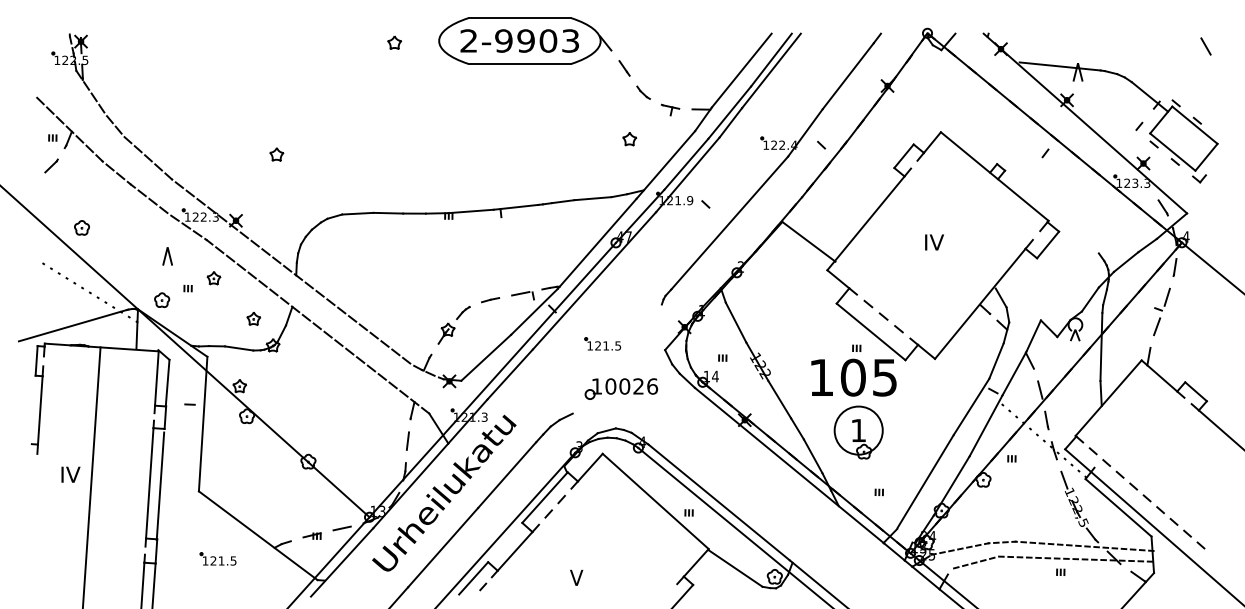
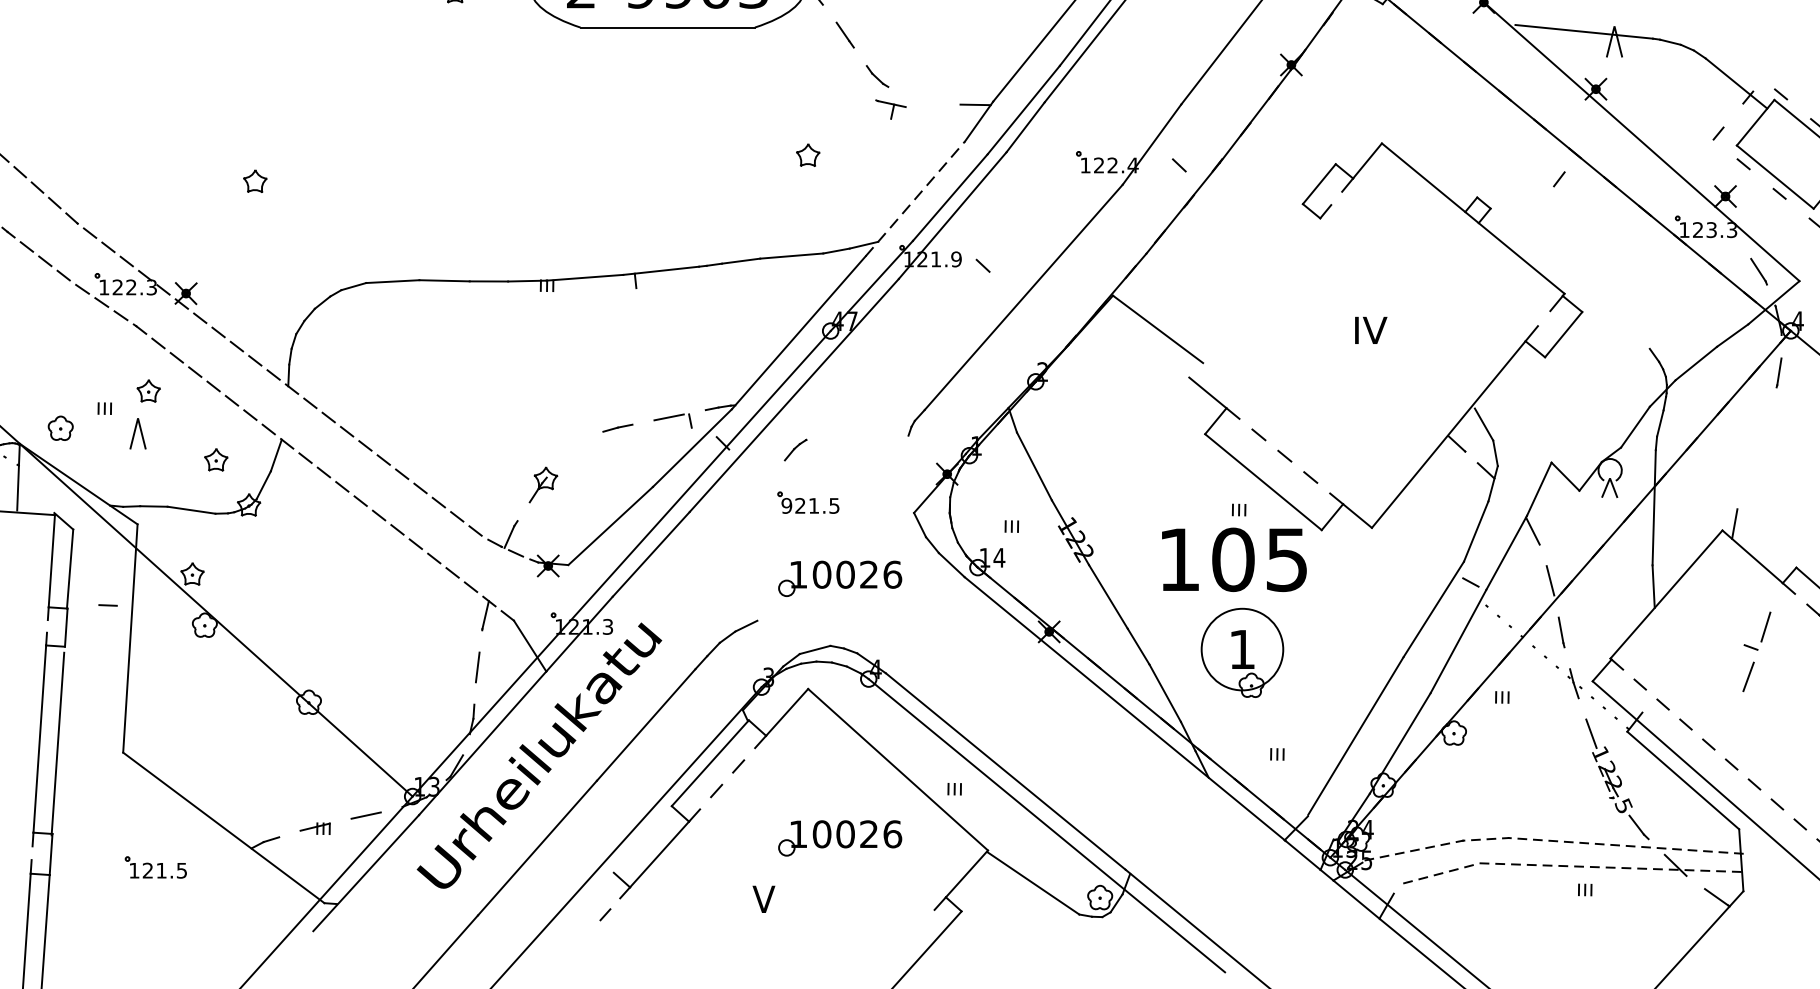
part: (670, 109) -> (890, 108), moved
part: (629, 139) -> (807, 155), moved
line: (665, 164) -> (914, 198), solid -> dashed
line: (865, 223) -> (1253, 298), removed
part: (167, 256) -> (137, 433), moved
part: (1161, 311) -> (1756, 651), moved
part: (463, 313) -> (795, 450), moved
text: (590, 345) -> (787, 505), 121.5 -> 921.5
part: (621, 541) -> (840, 837), added
line: (473, 578) -> (588, 900), removed

